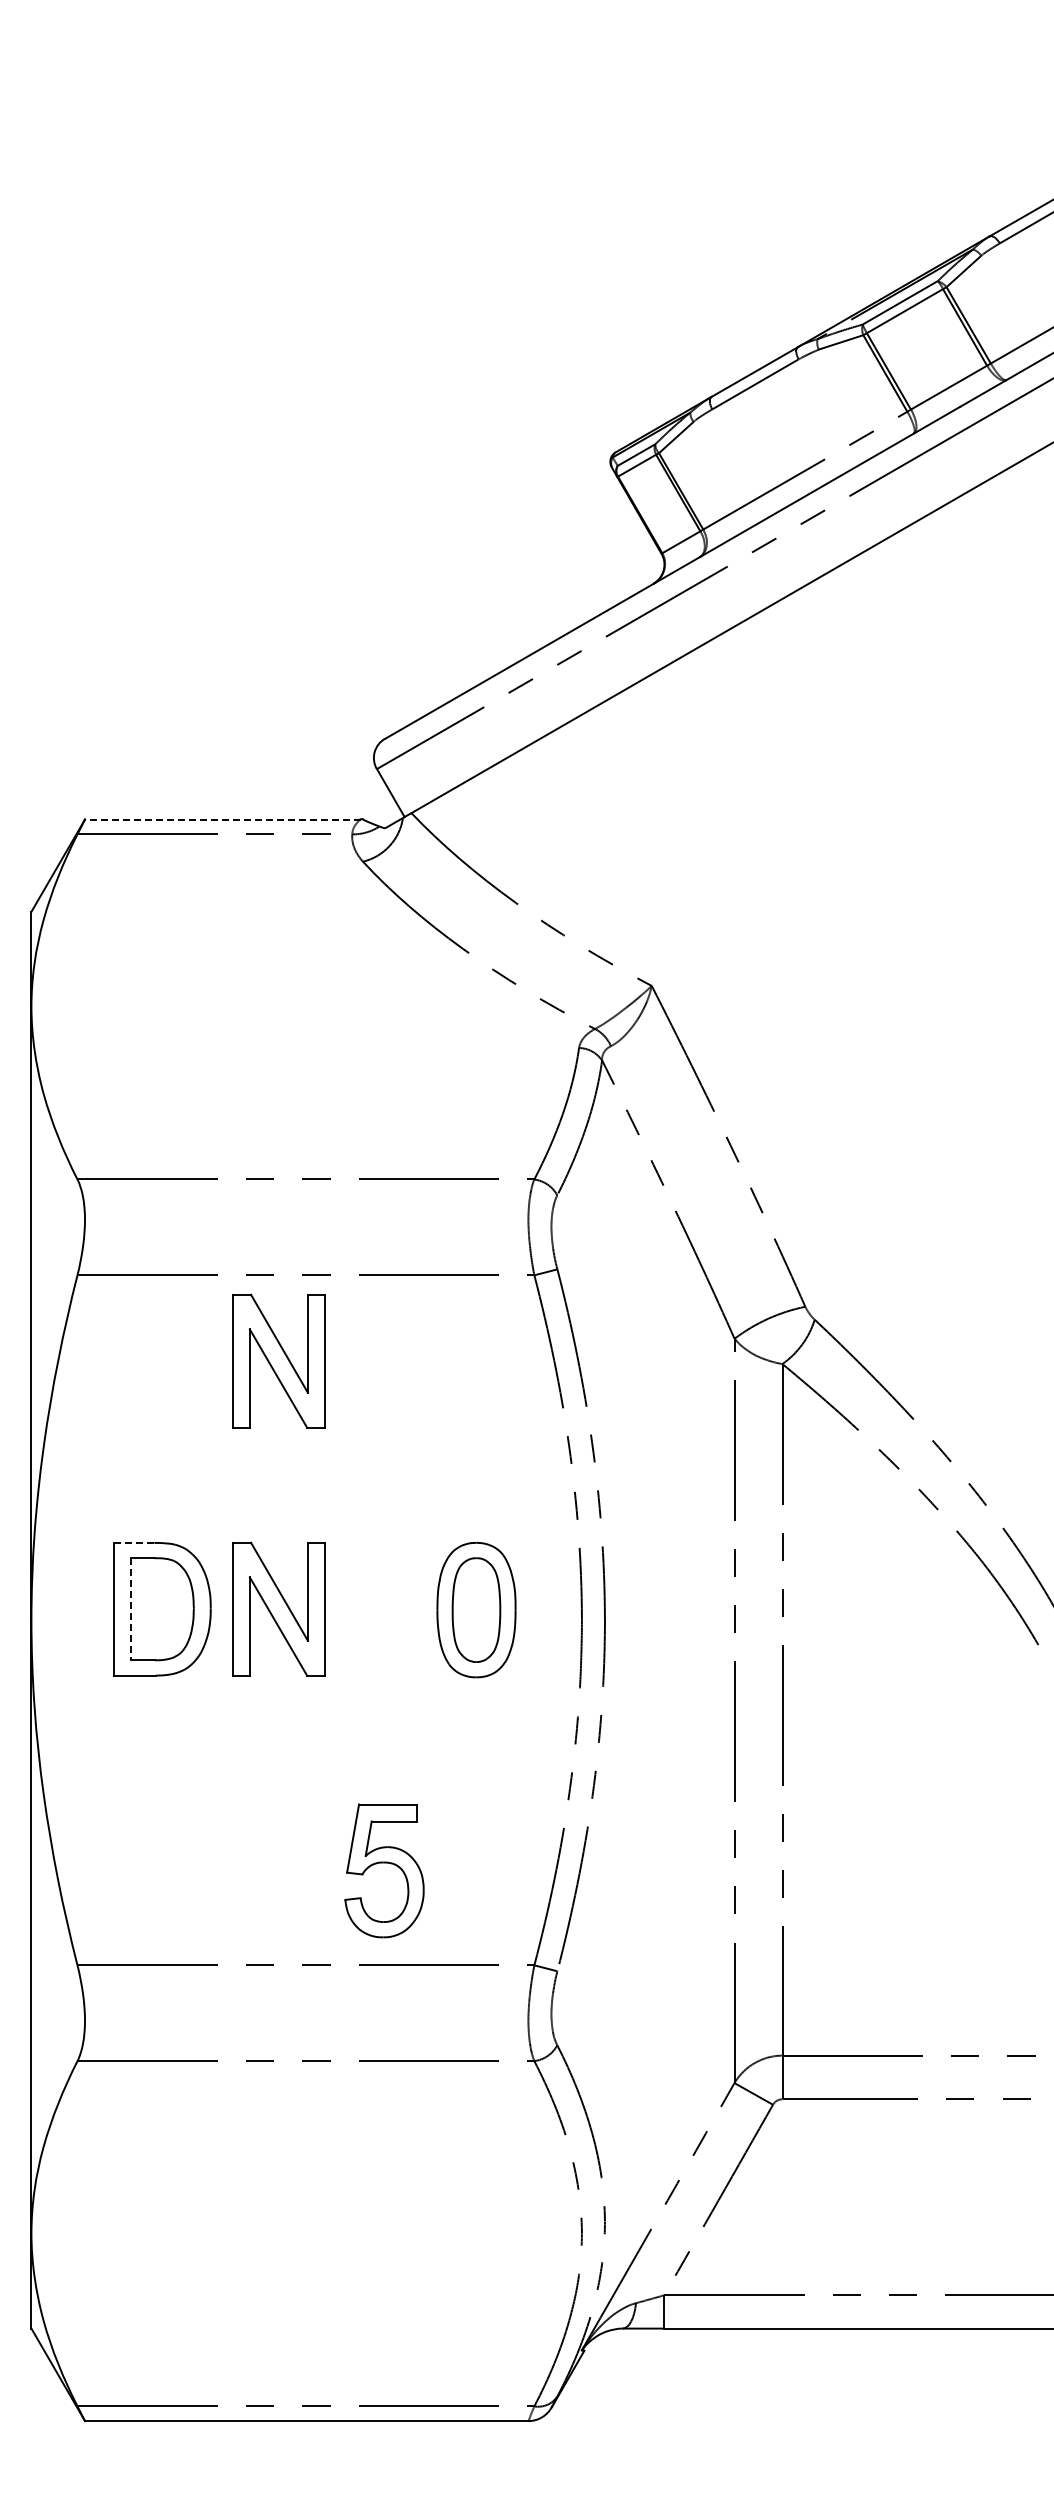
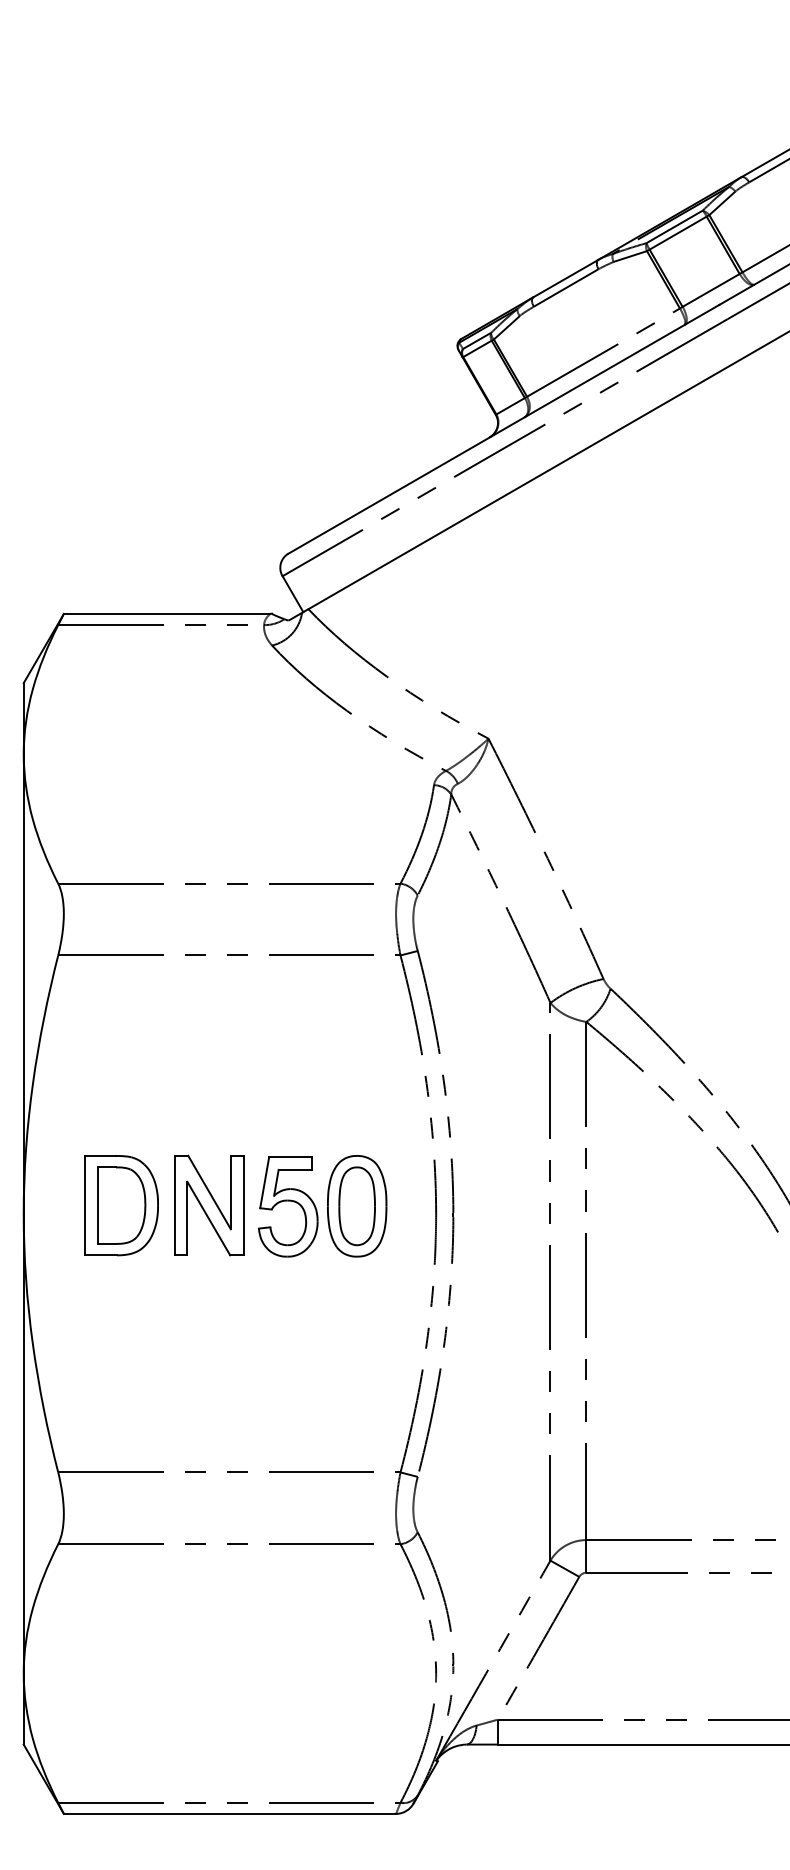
line: (222, 819) -> (166, 613), dashed -> solid
part: (278, 1360) -> (208, 1019), removed
line: (134, 1542) -> (100, 1155), dashed -> solid
line: (130, 1609) -> (97, 1205), dashed -> solid
part: (384, 1863) -> (288, 1201), moved

